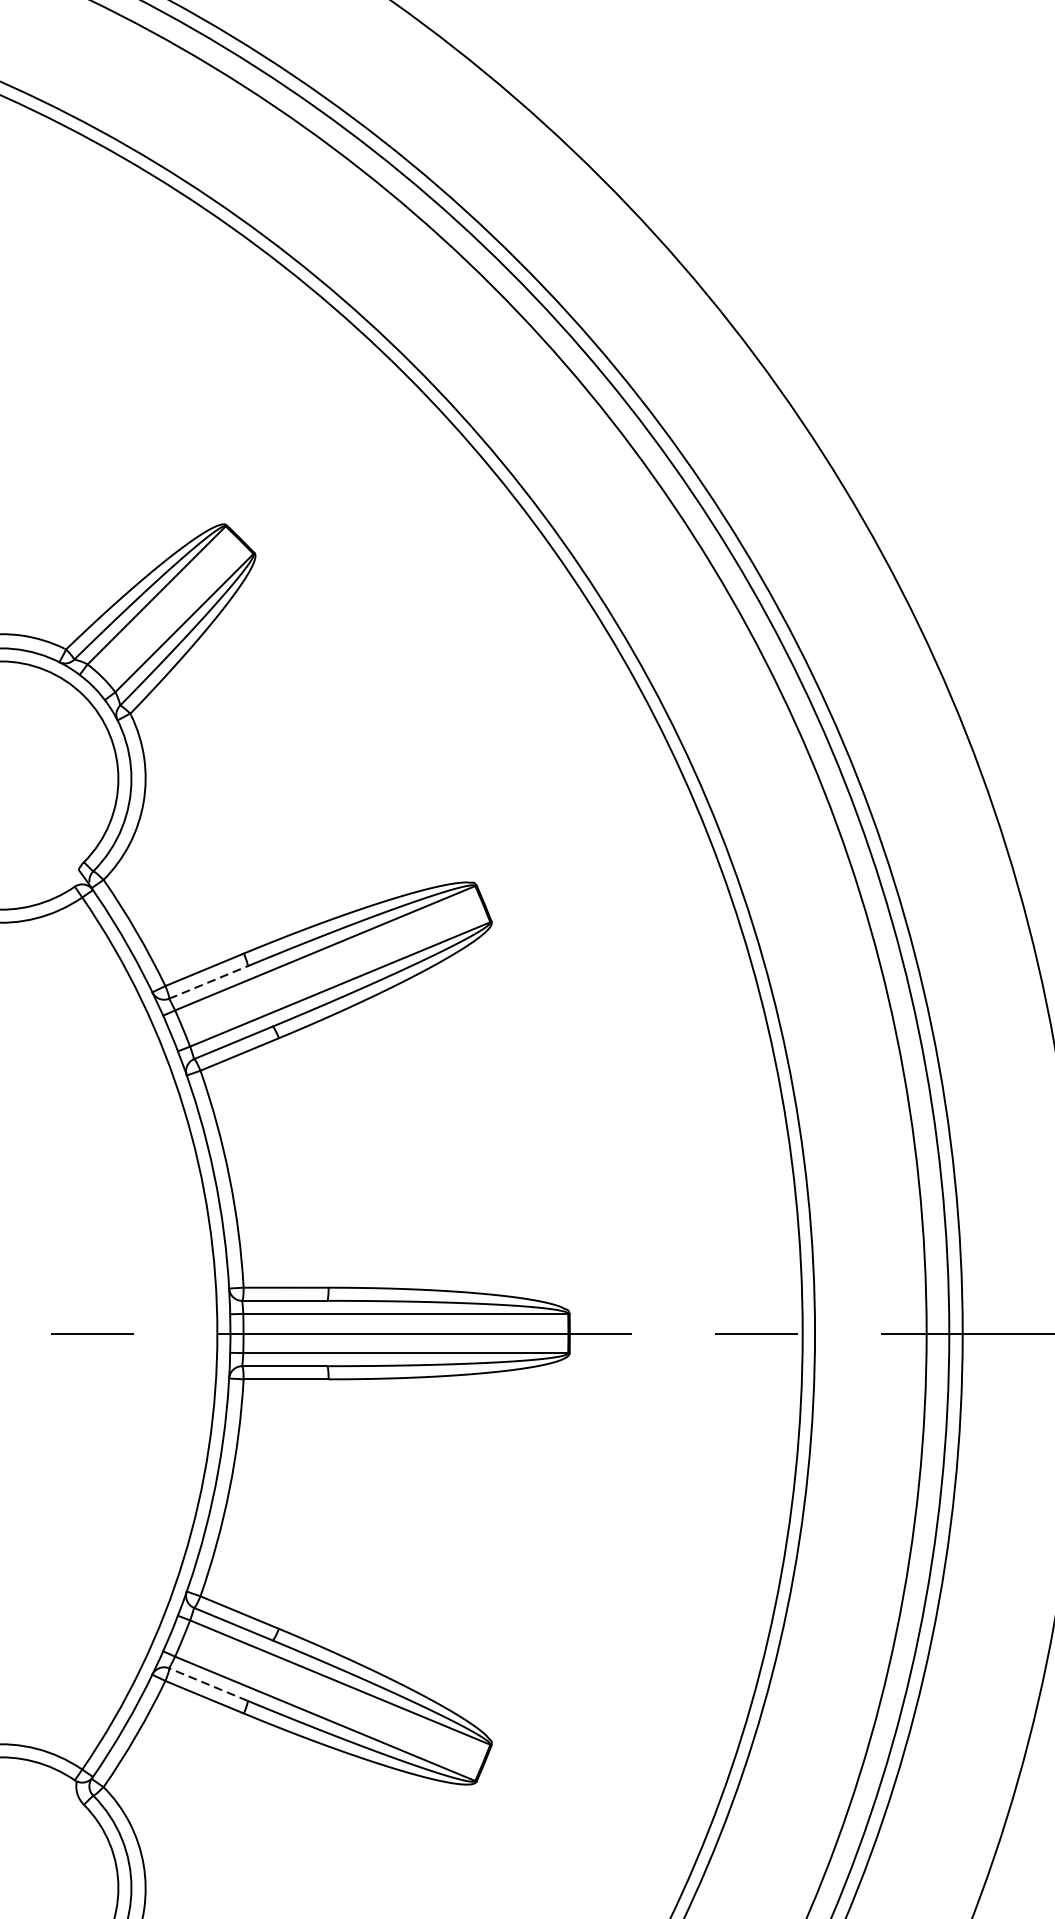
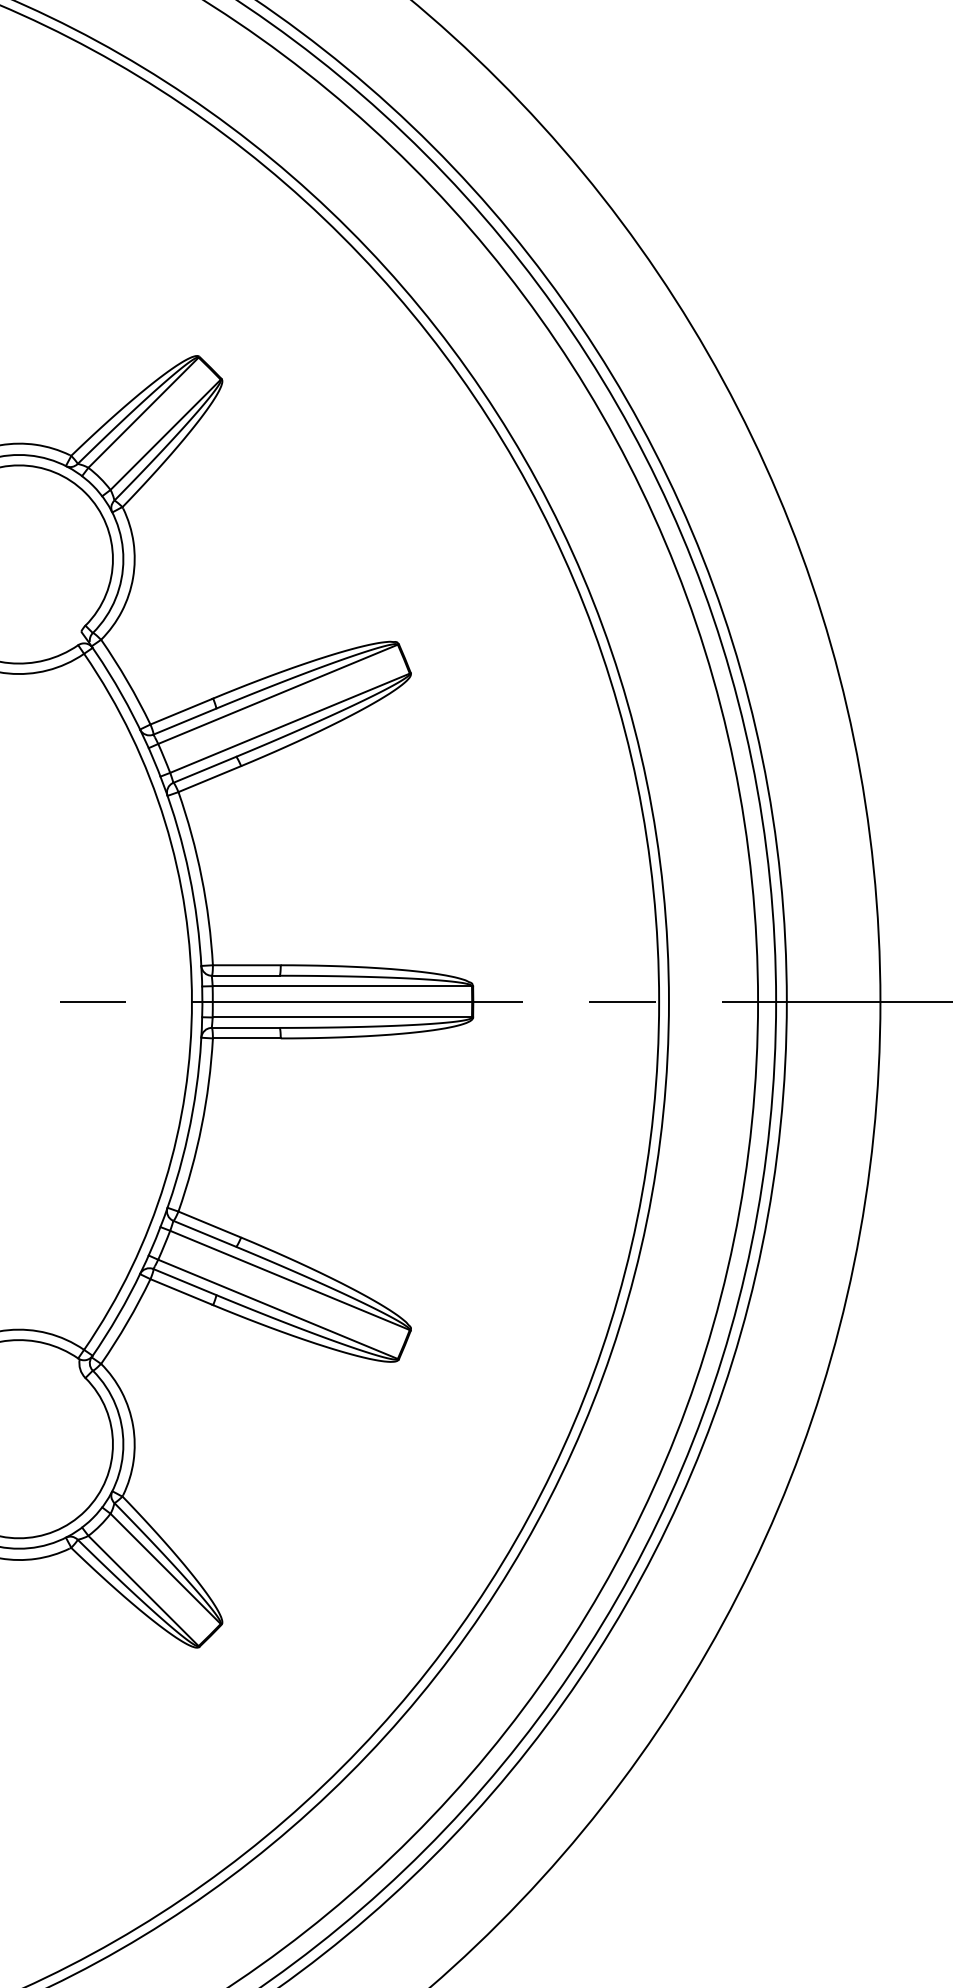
line: (208, 982) -> (184, 721), dashed -> solid
line: (208, 1685) -> (184, 1282), dashed -> solid

